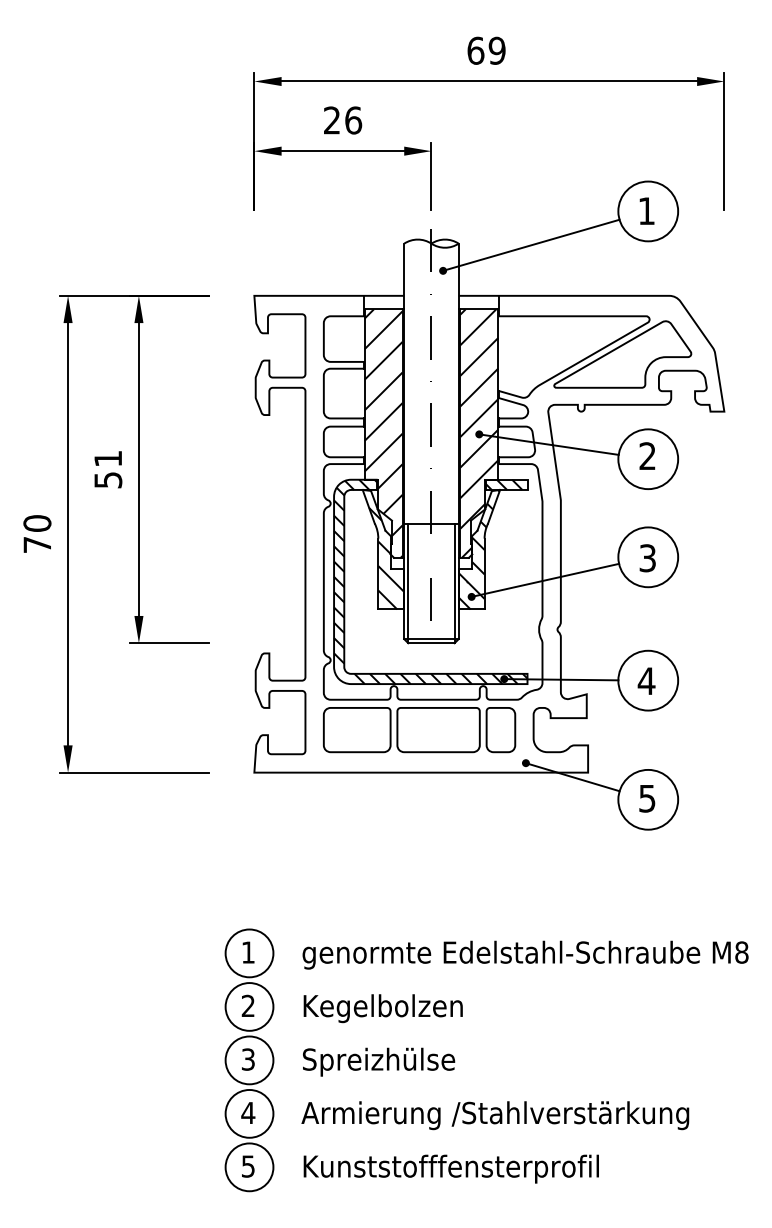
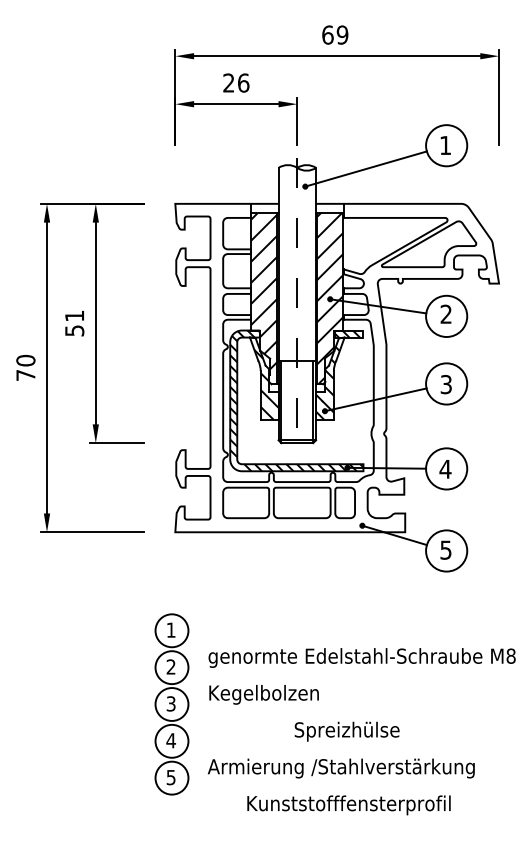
part: (248, 1060) -> (171, 704), moved
text: (378, 1061) -> (346, 731), moved
text: (450, 1169) -> (348, 805), moved

